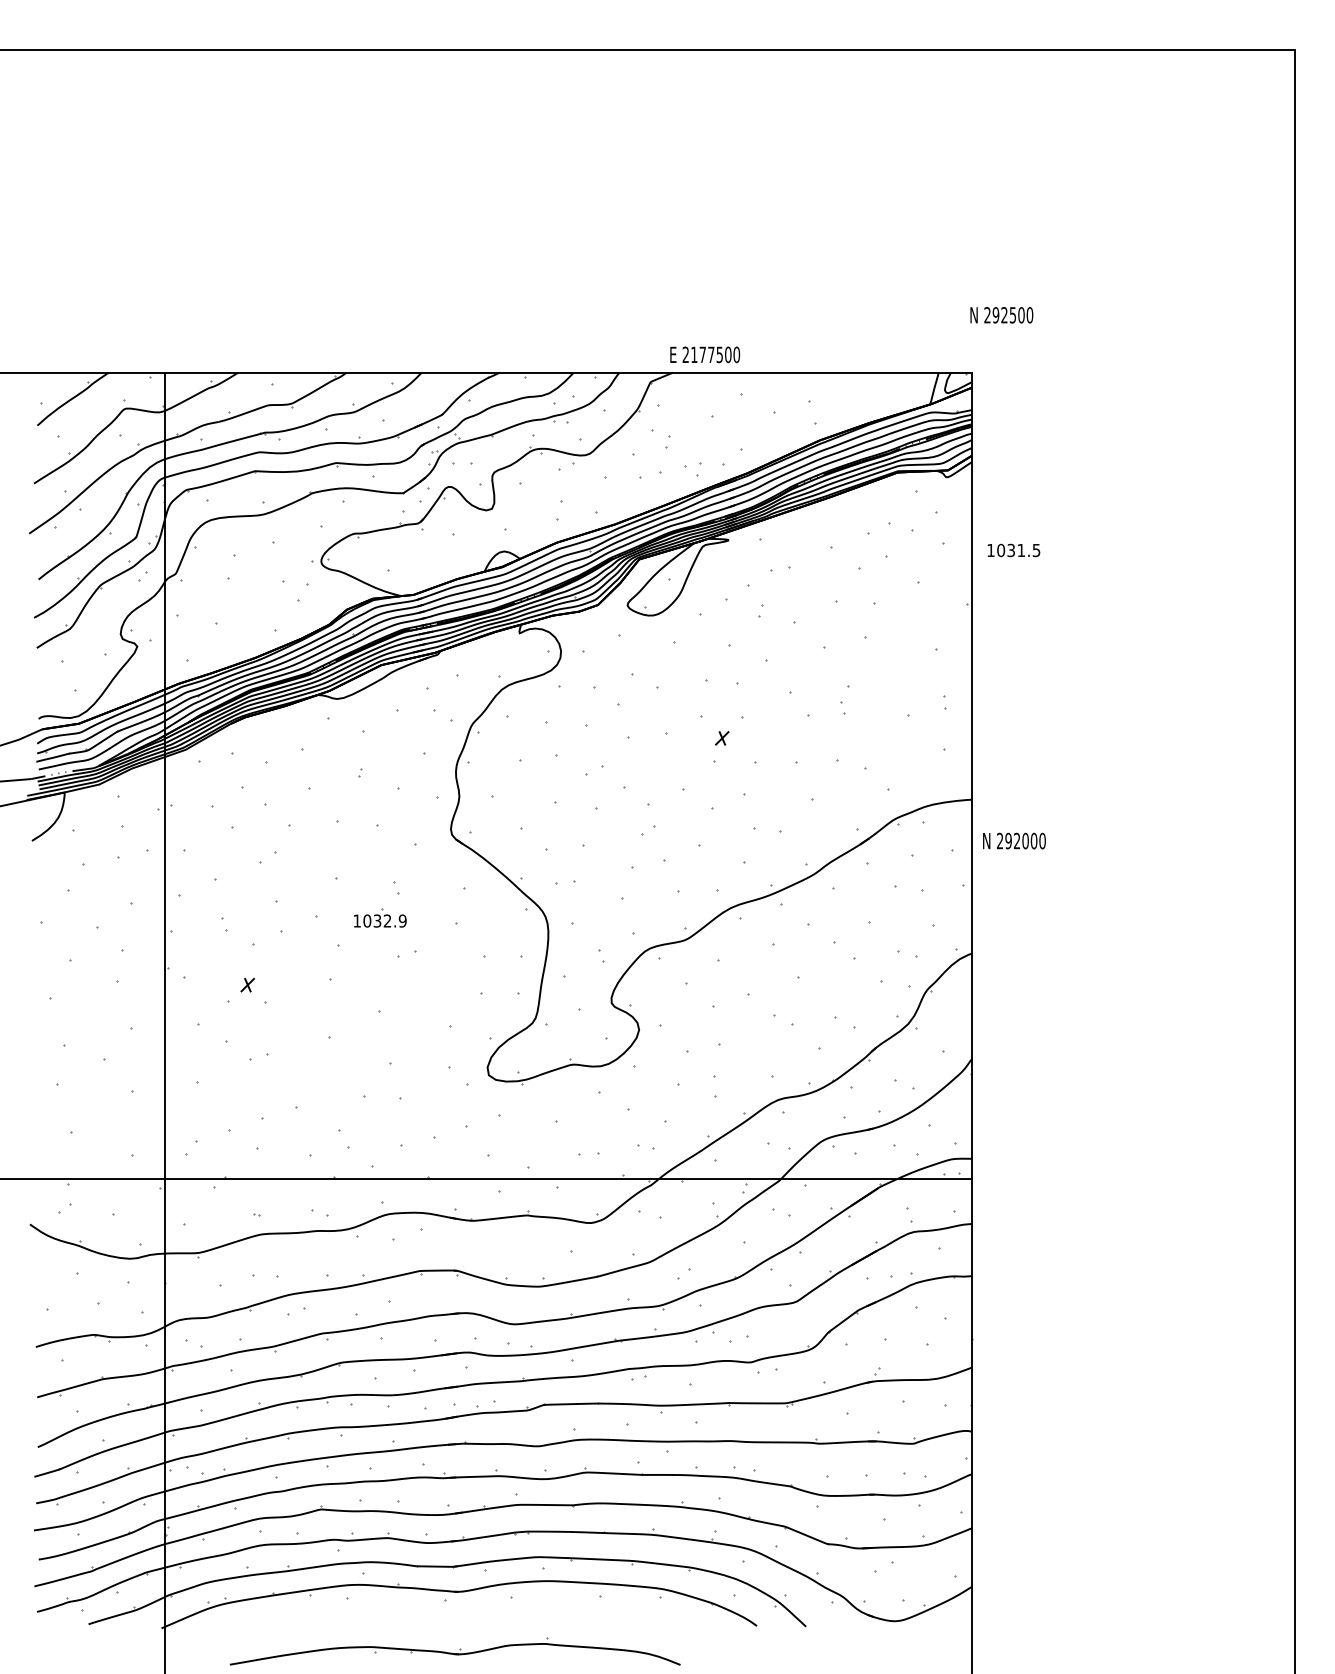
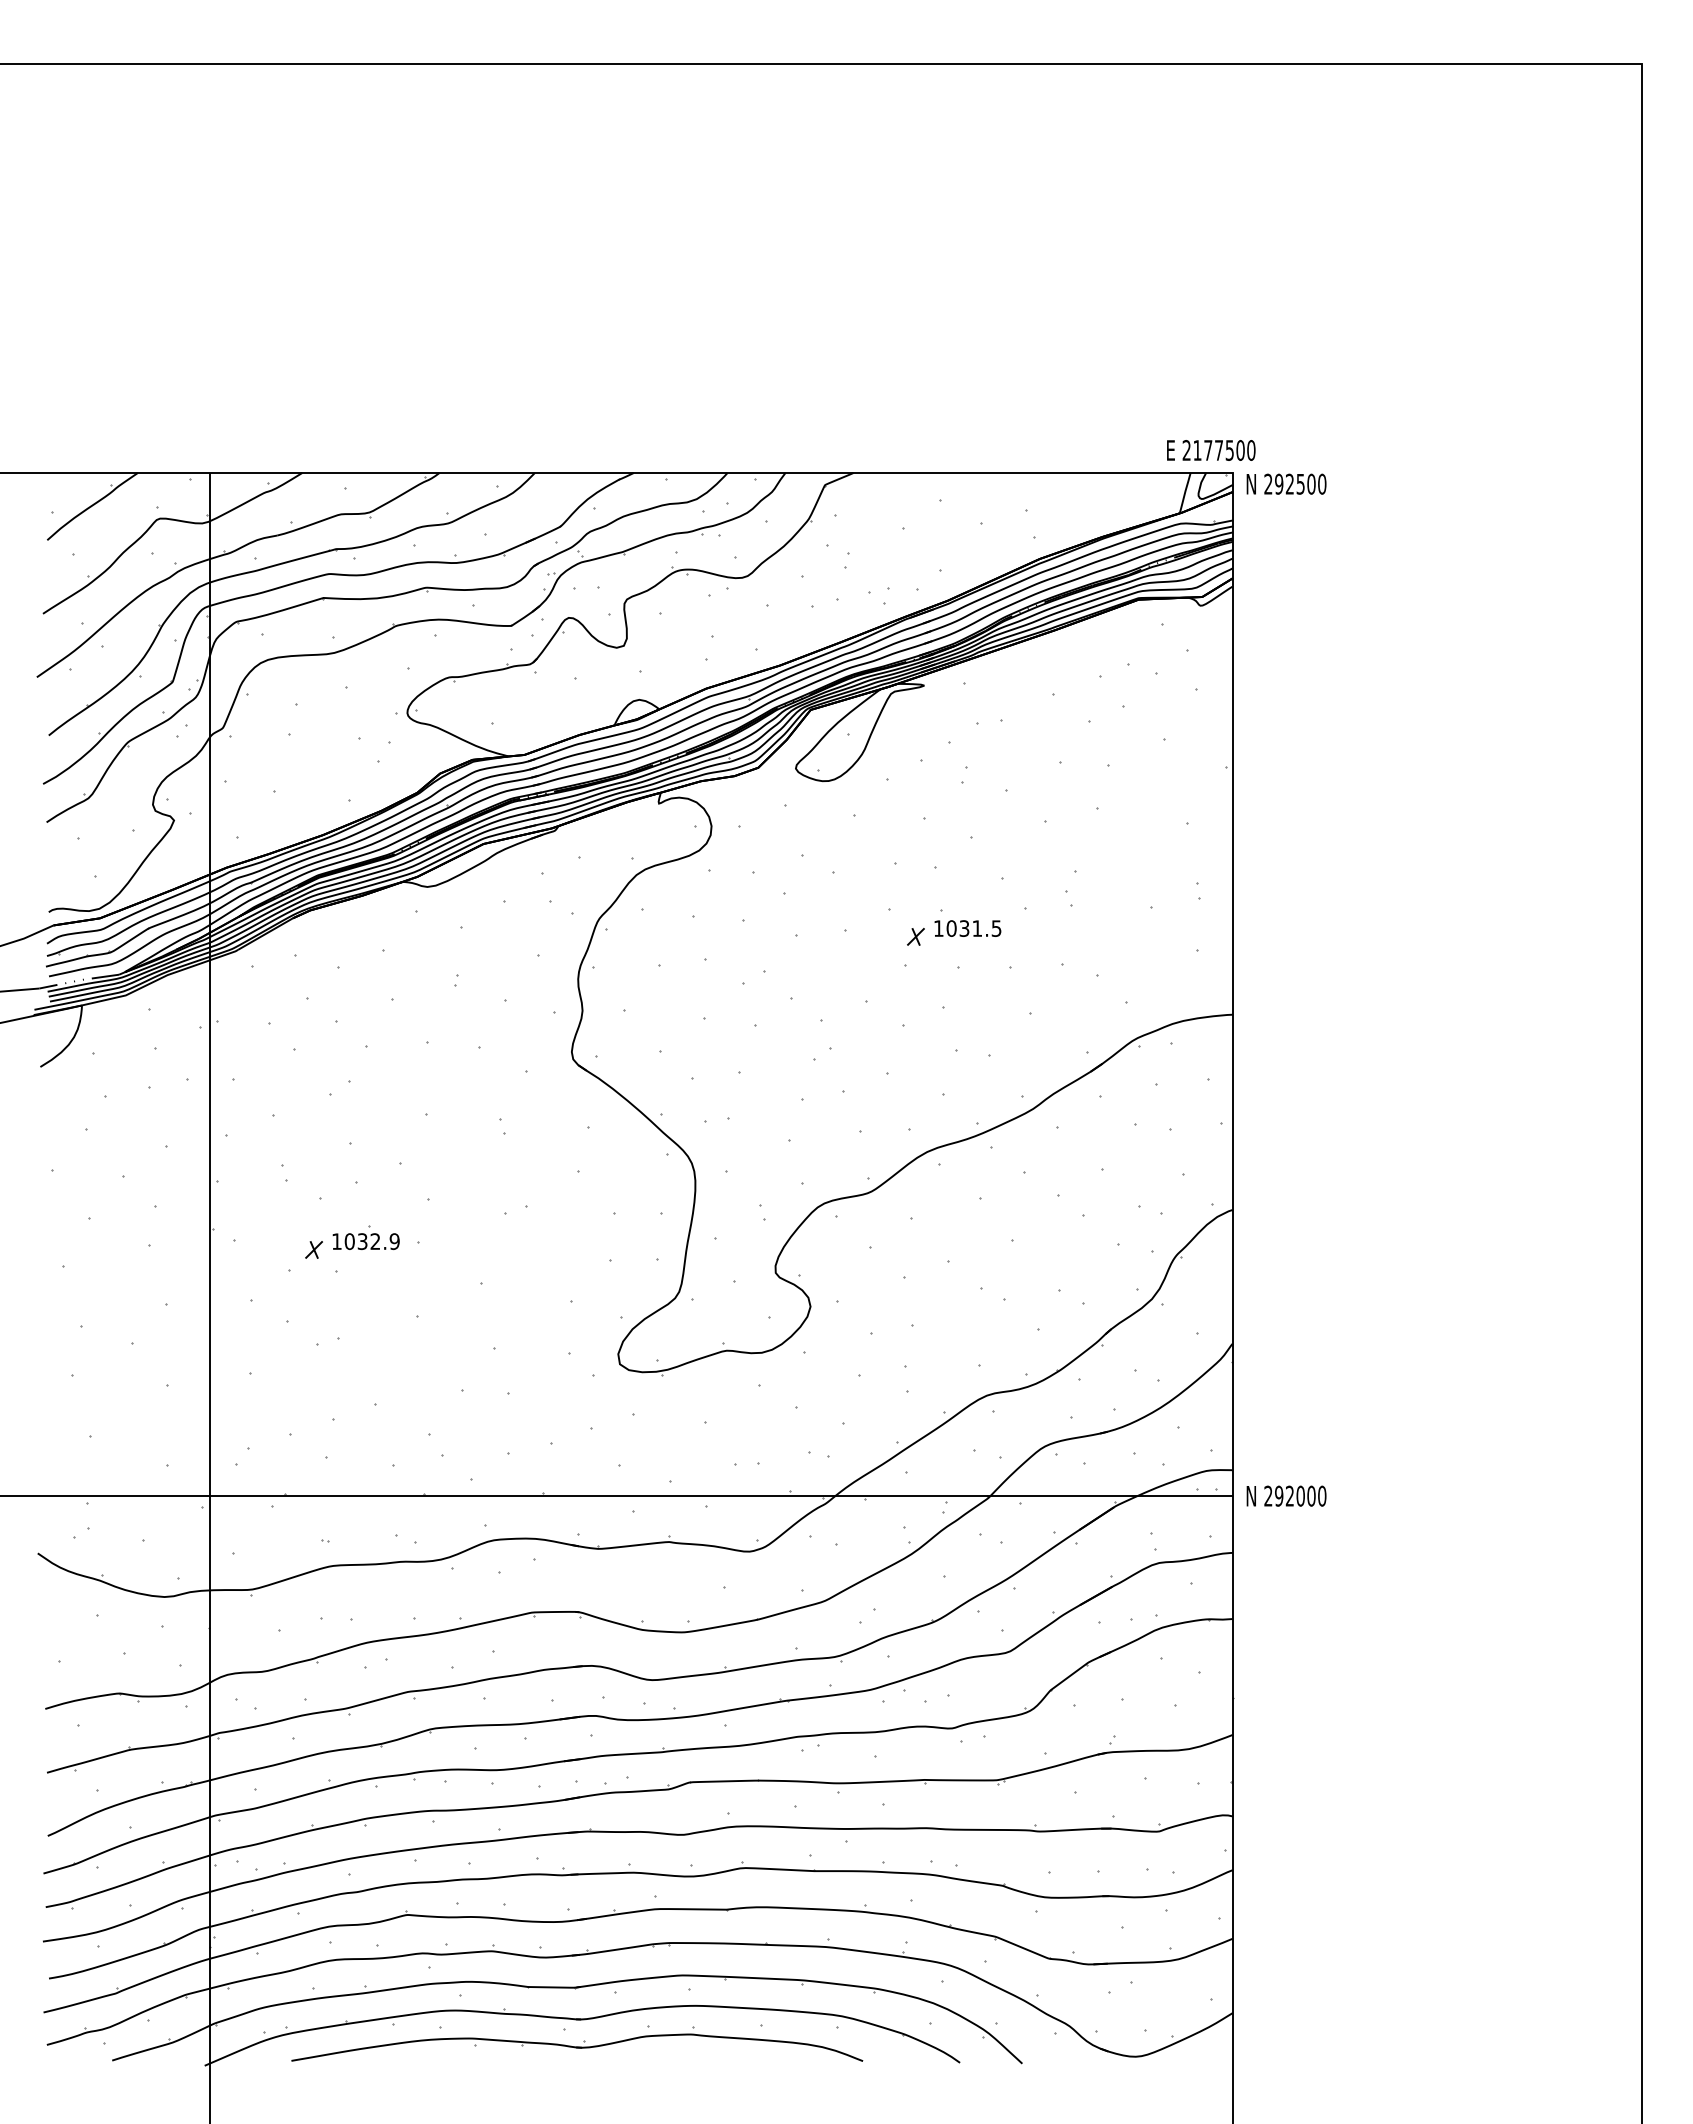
text: (1001, 314) -> (1286, 483), moved
text: (705, 354) -> (1211, 450), moved
text: (1013, 550) -> (967, 928), moved
text: (1014, 840) -> (1286, 1495), moved
part: (379, 917) -> (365, 1237), moved
part: (455, 1651) -> (577, 2043), moved

